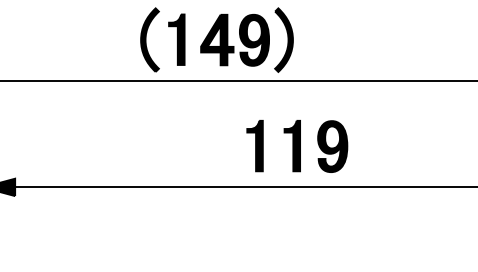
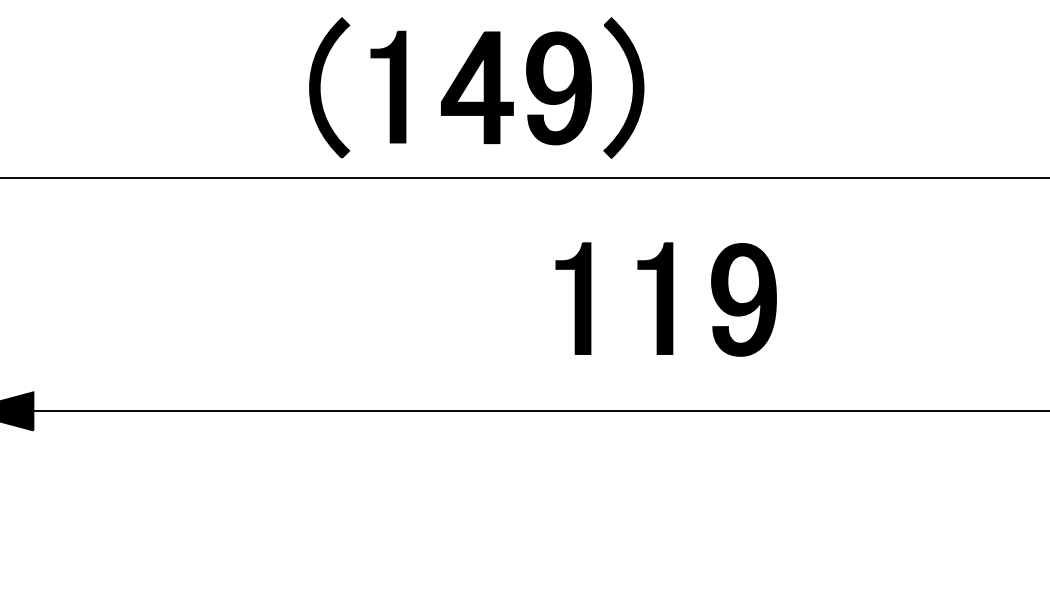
part: (297, 146) -> (666, 299), moved

